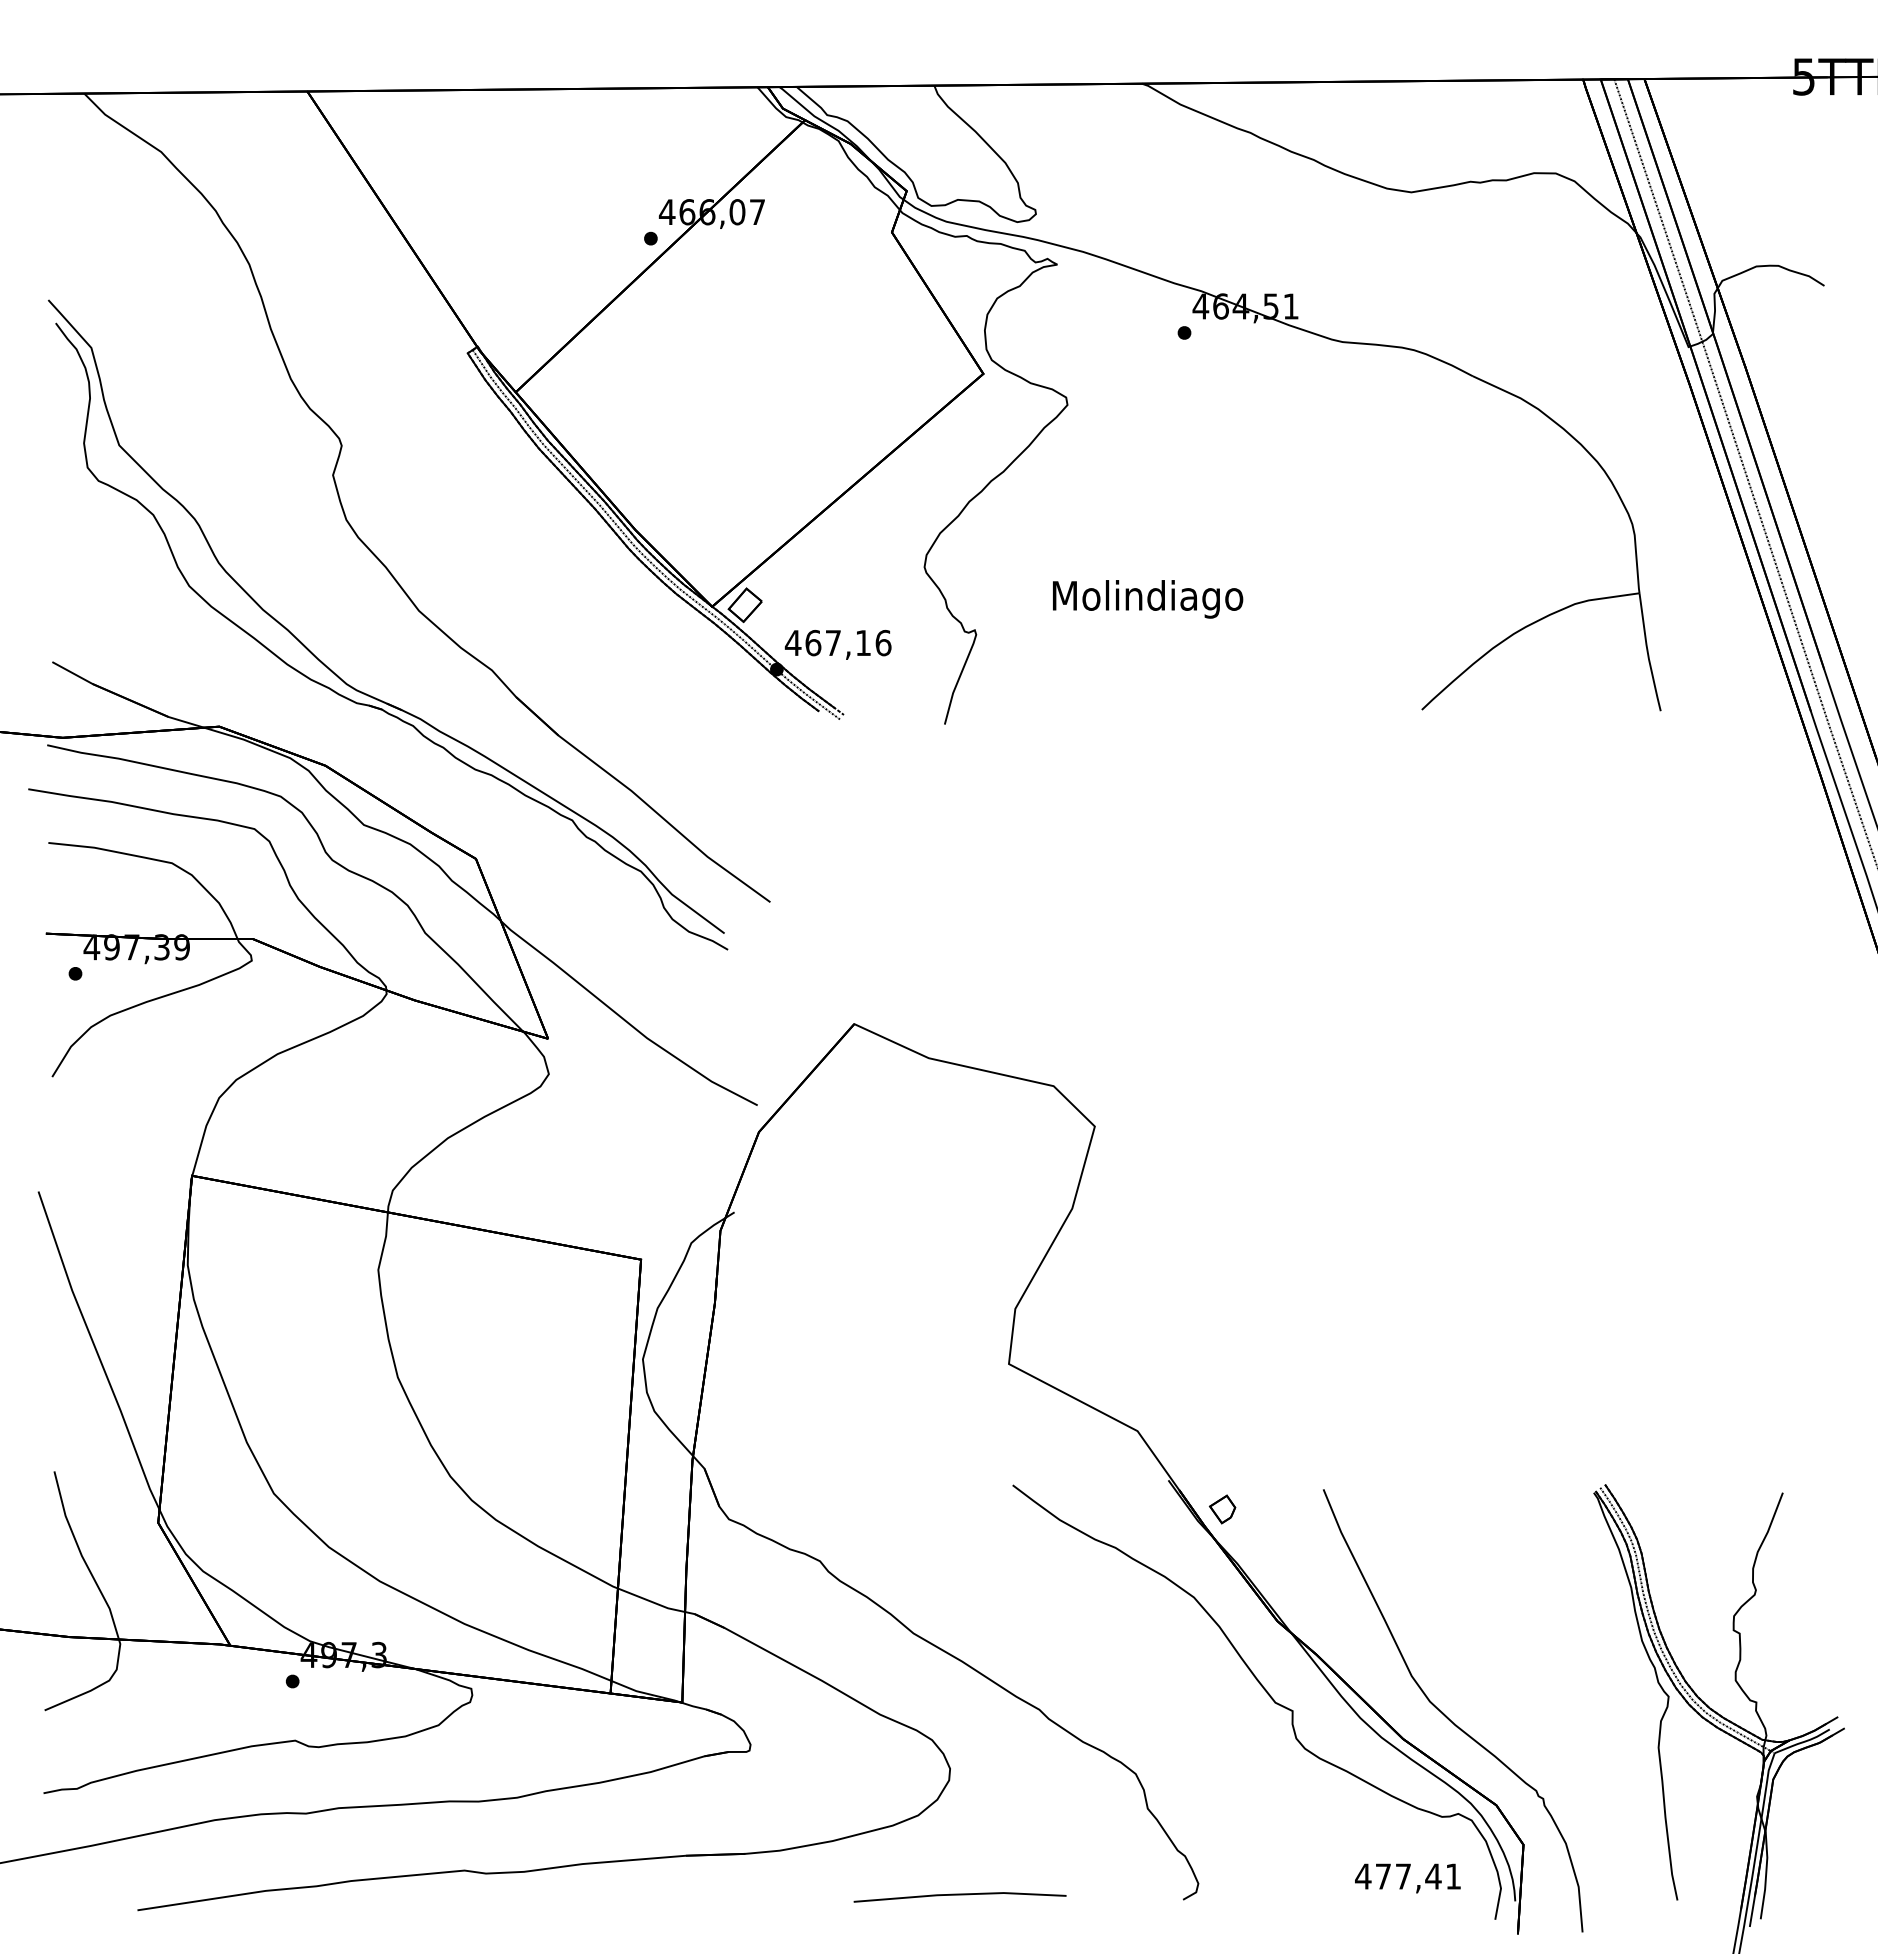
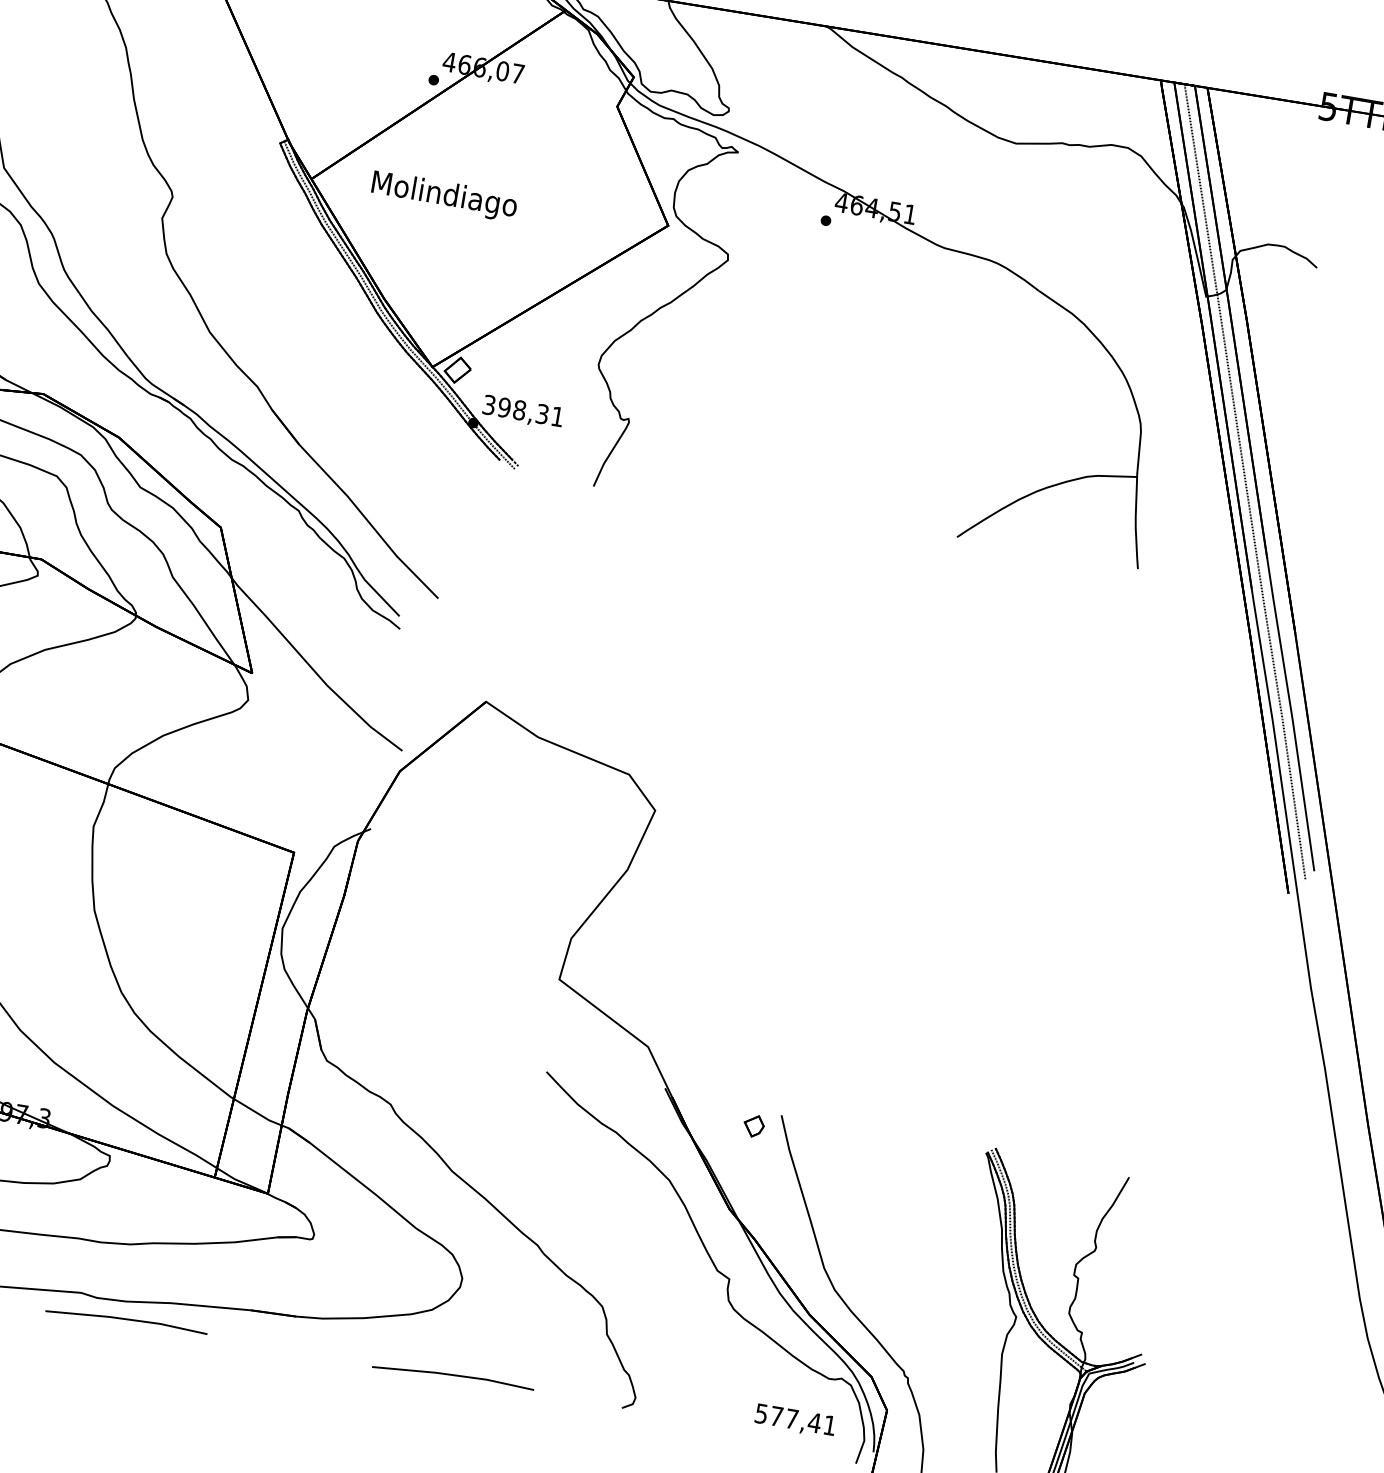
text: (1148, 599) -> (444, 196), moved
text: (837, 642) -> (522, 410), 467,16 -> 398,31
part: (1222, 1509) -> (753, 1126), moved
text: (1363, 1876) -> (761, 1413), 477,41 -> 577,41
line: (528, 1895) -> (126, 1320), added

